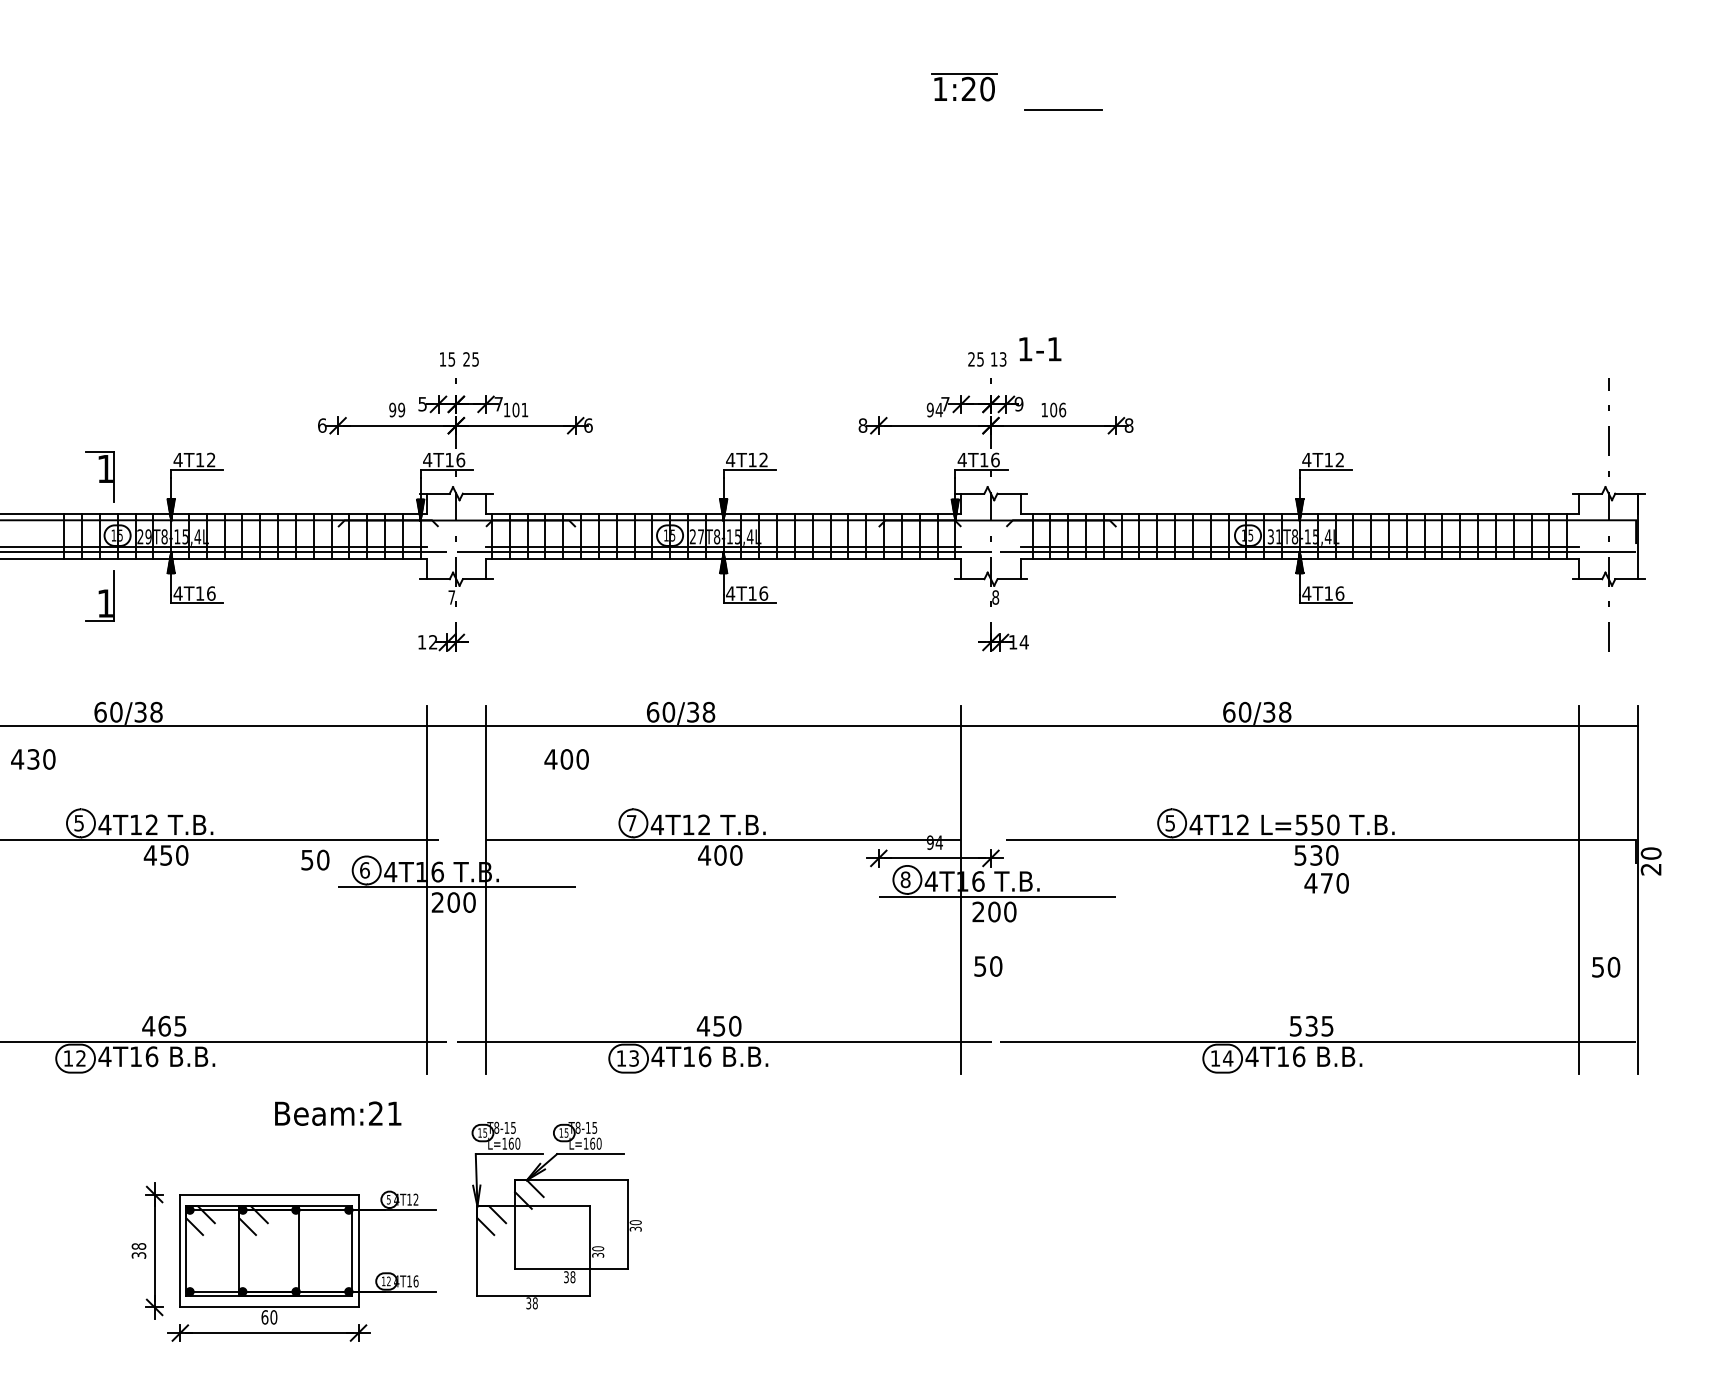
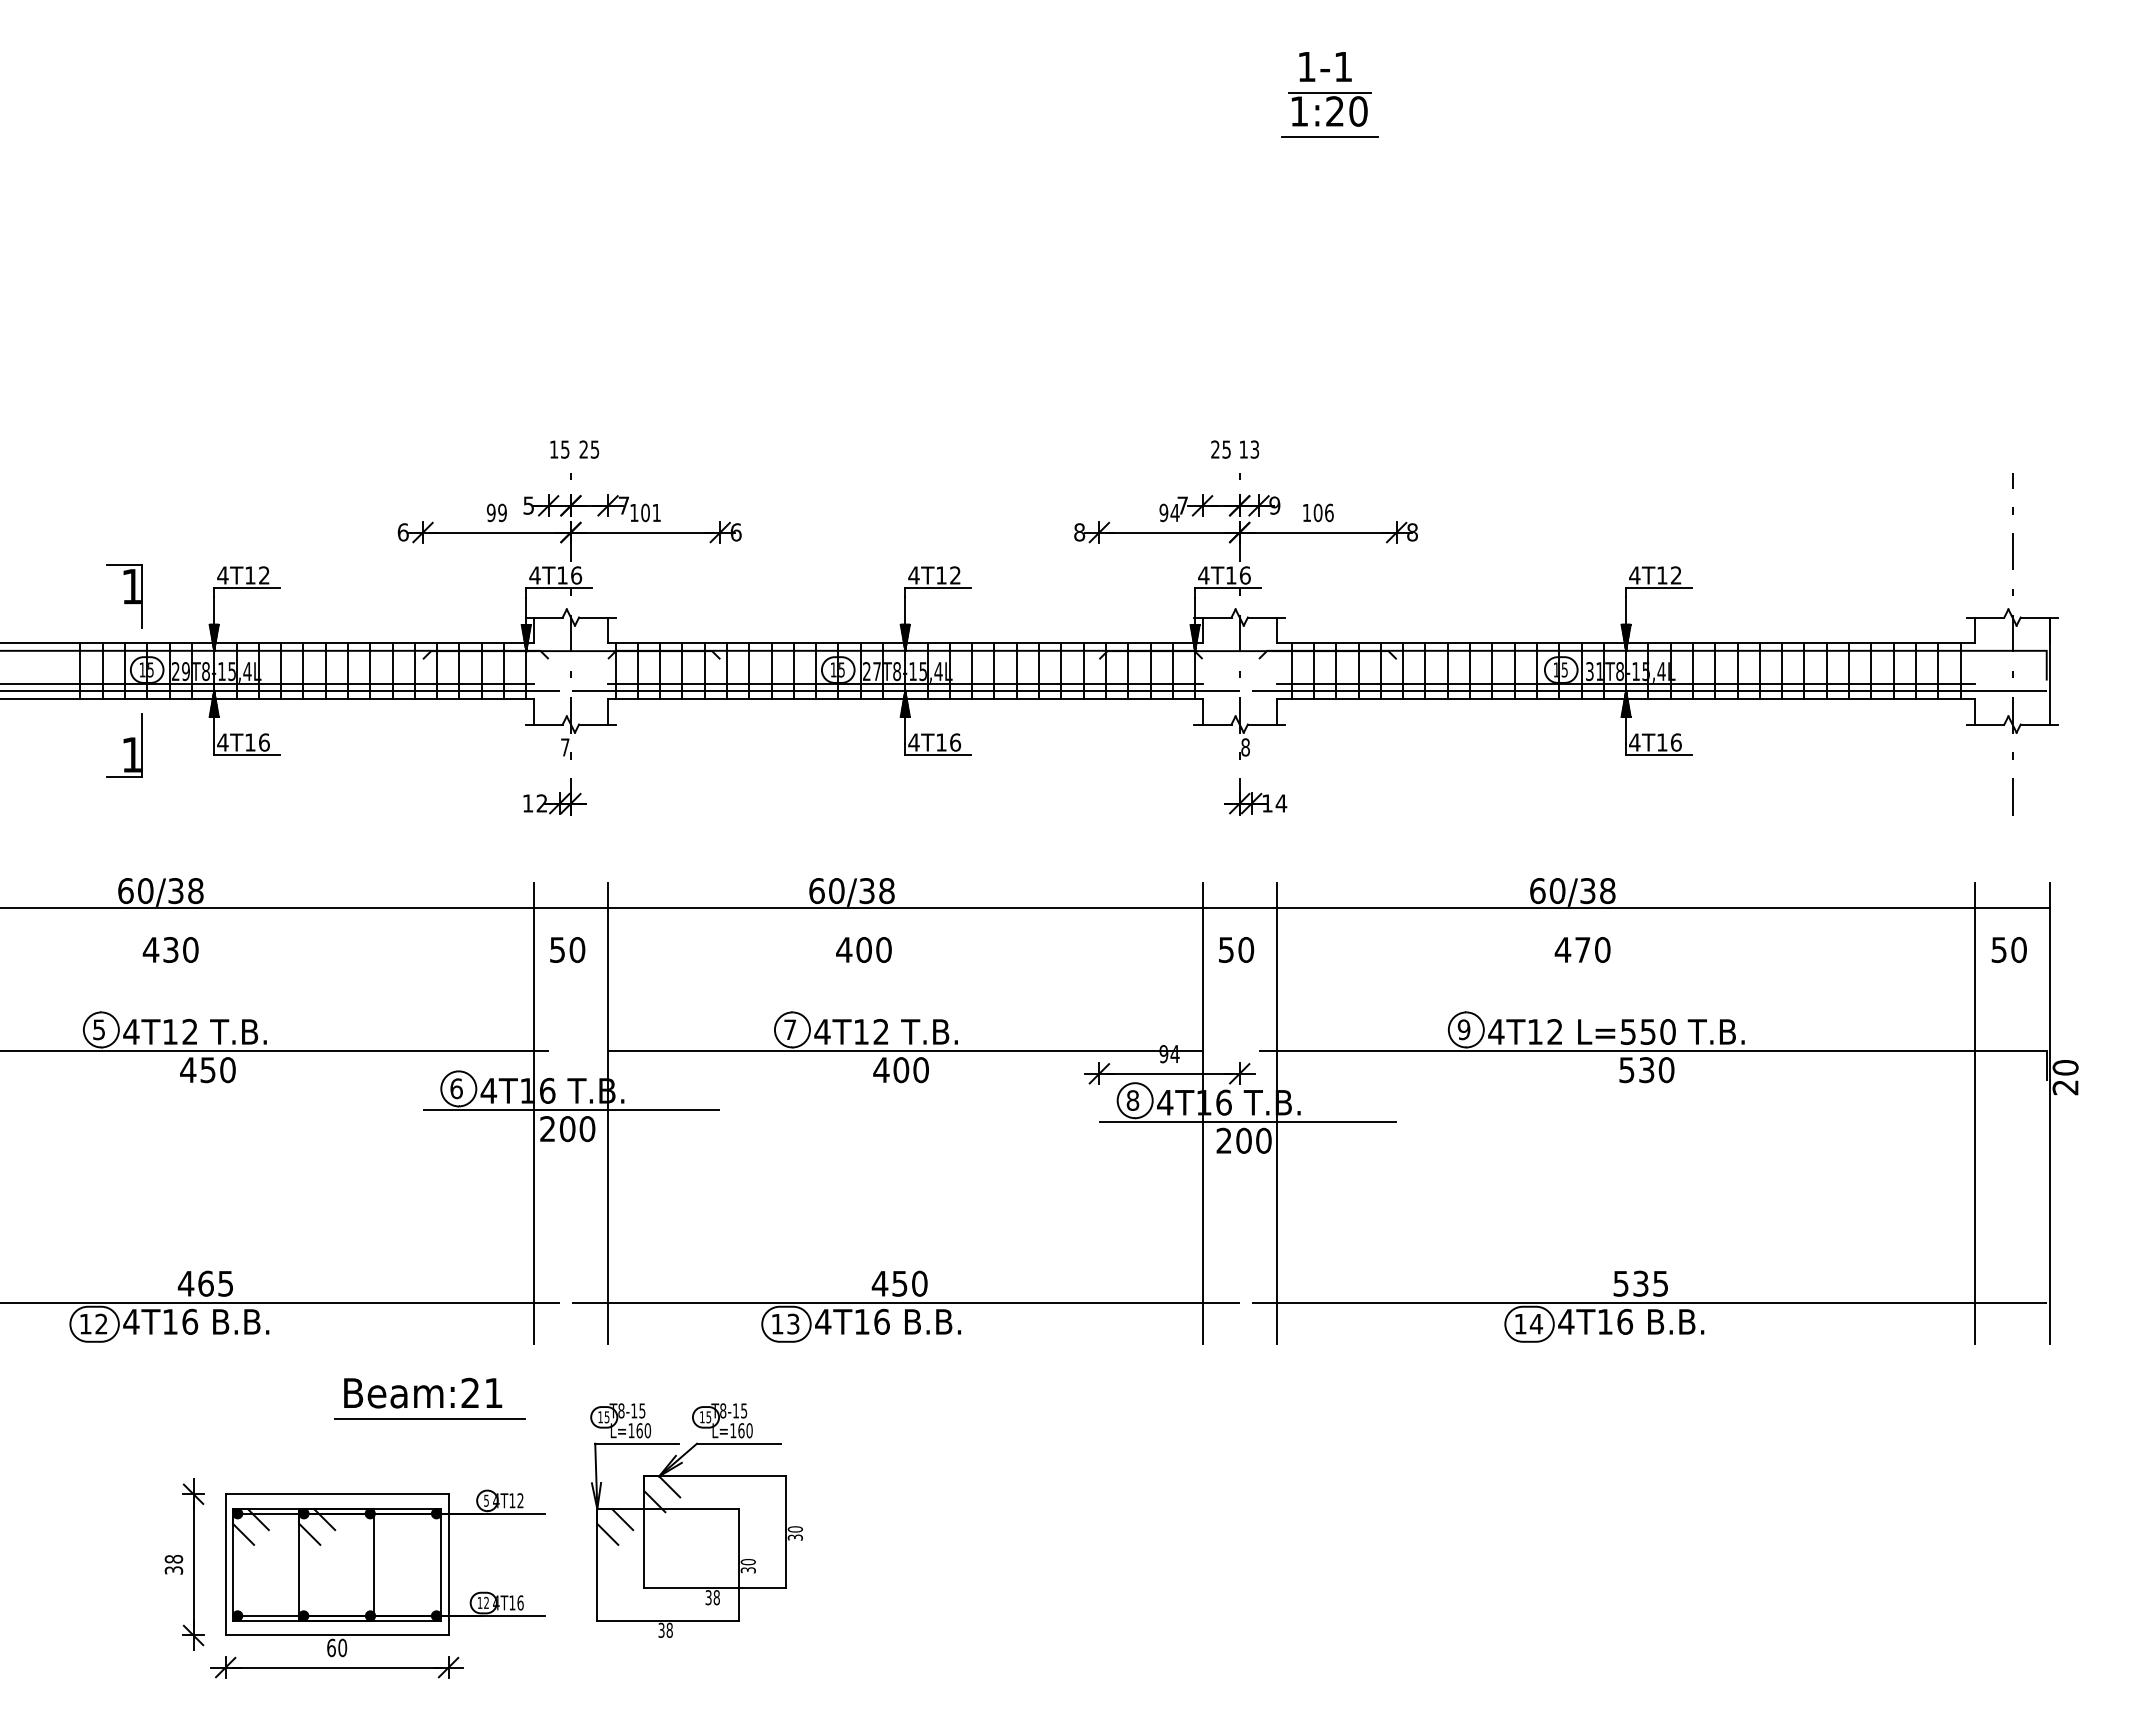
part: (968, 90) -> (1334, 113), moved
text: (1040, 348) -> (1325, 66), moved
text: (33, 759) -> (170, 949), moved
text: (566, 759) -> (863, 949), moved
text: (1169, 823) -> (1463, 1029), 5 -> 9
text: (315, 859) -> (567, 949), moved
text: (1326, 882) -> (1582, 949), moved
line: (1020, 889) -> (1276, 1112), added
text: (988, 966) -> (1236, 949), moved
text: (1605, 966) -> (2008, 949), moved
line: (343, 1133) -> (429, 1418), added

